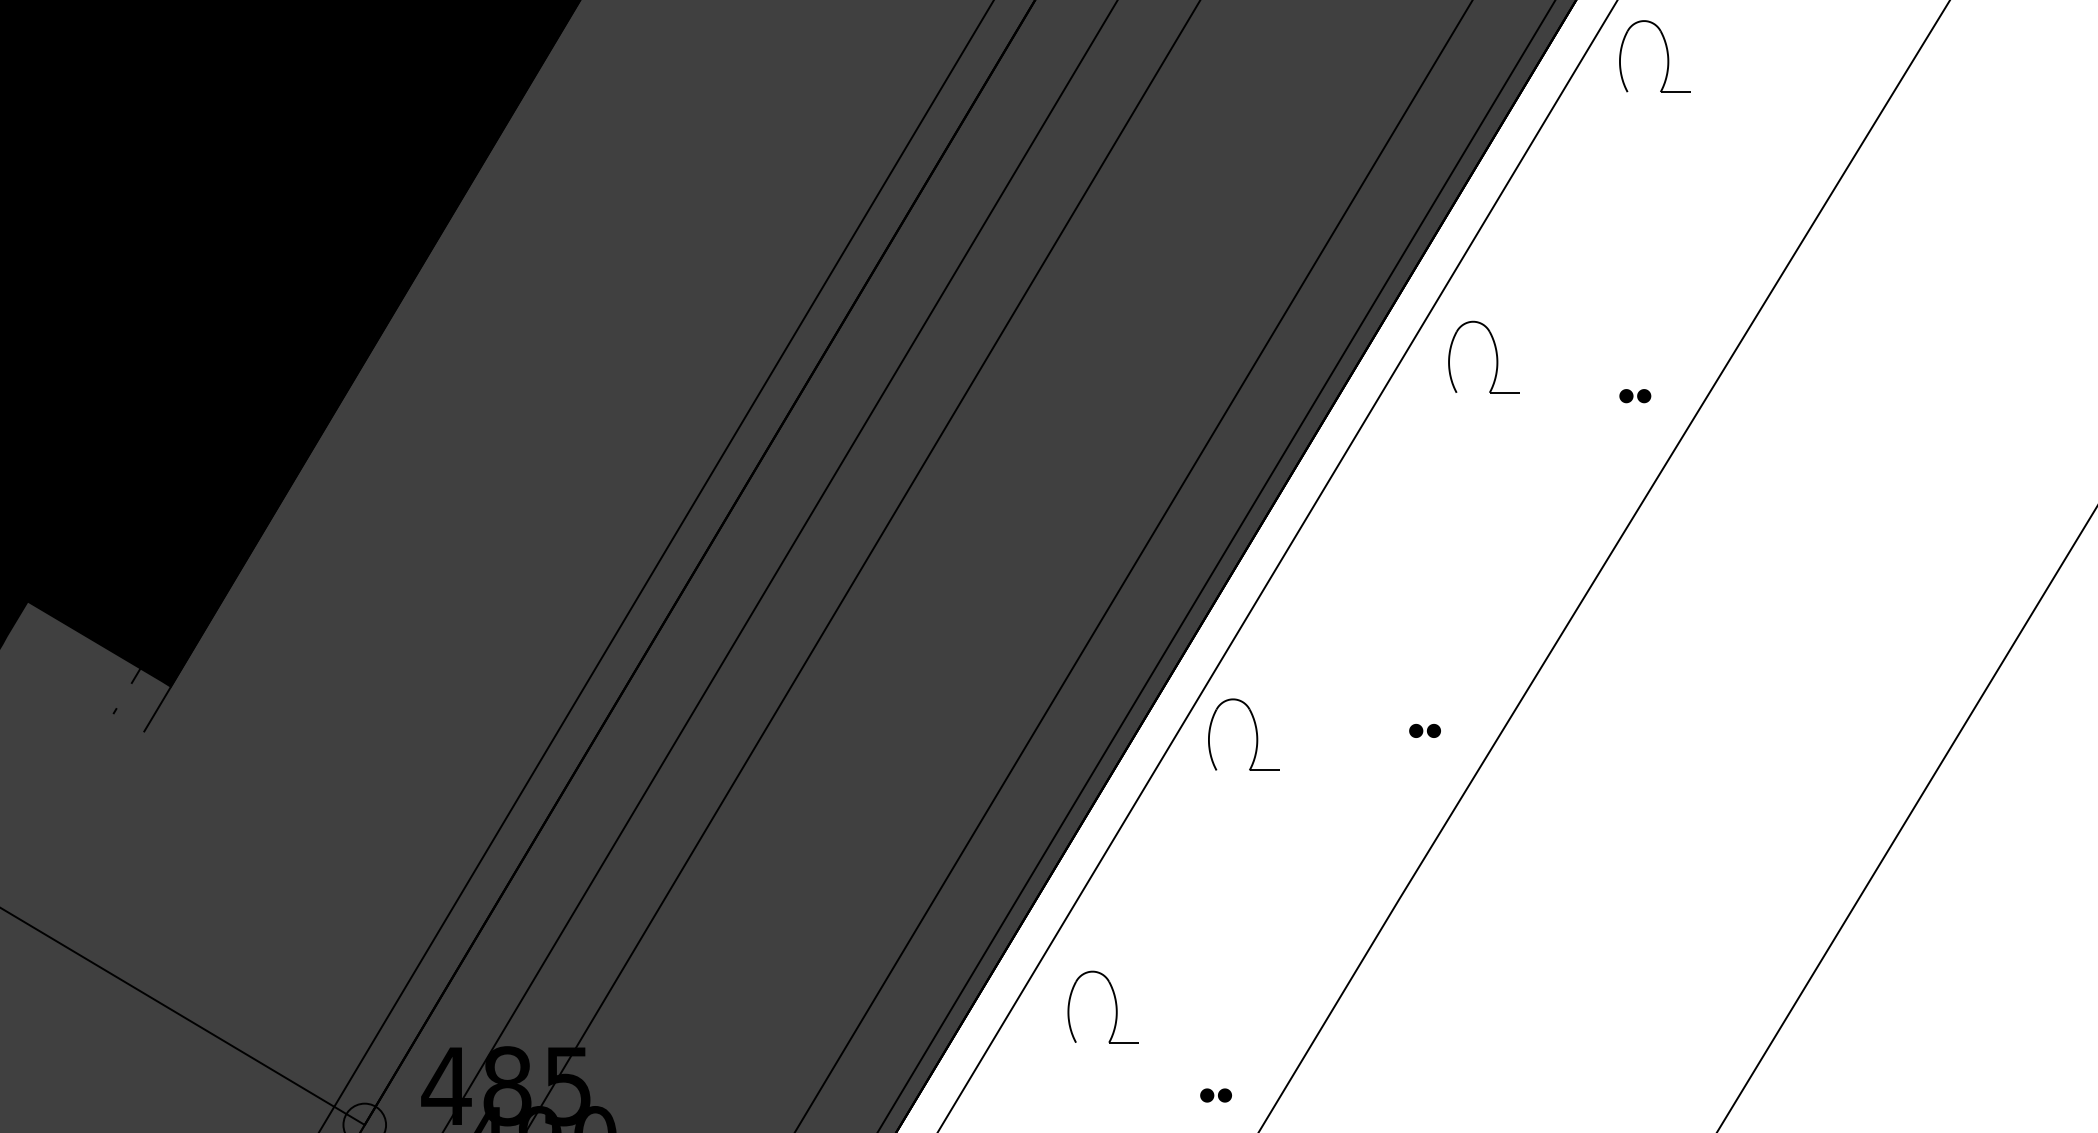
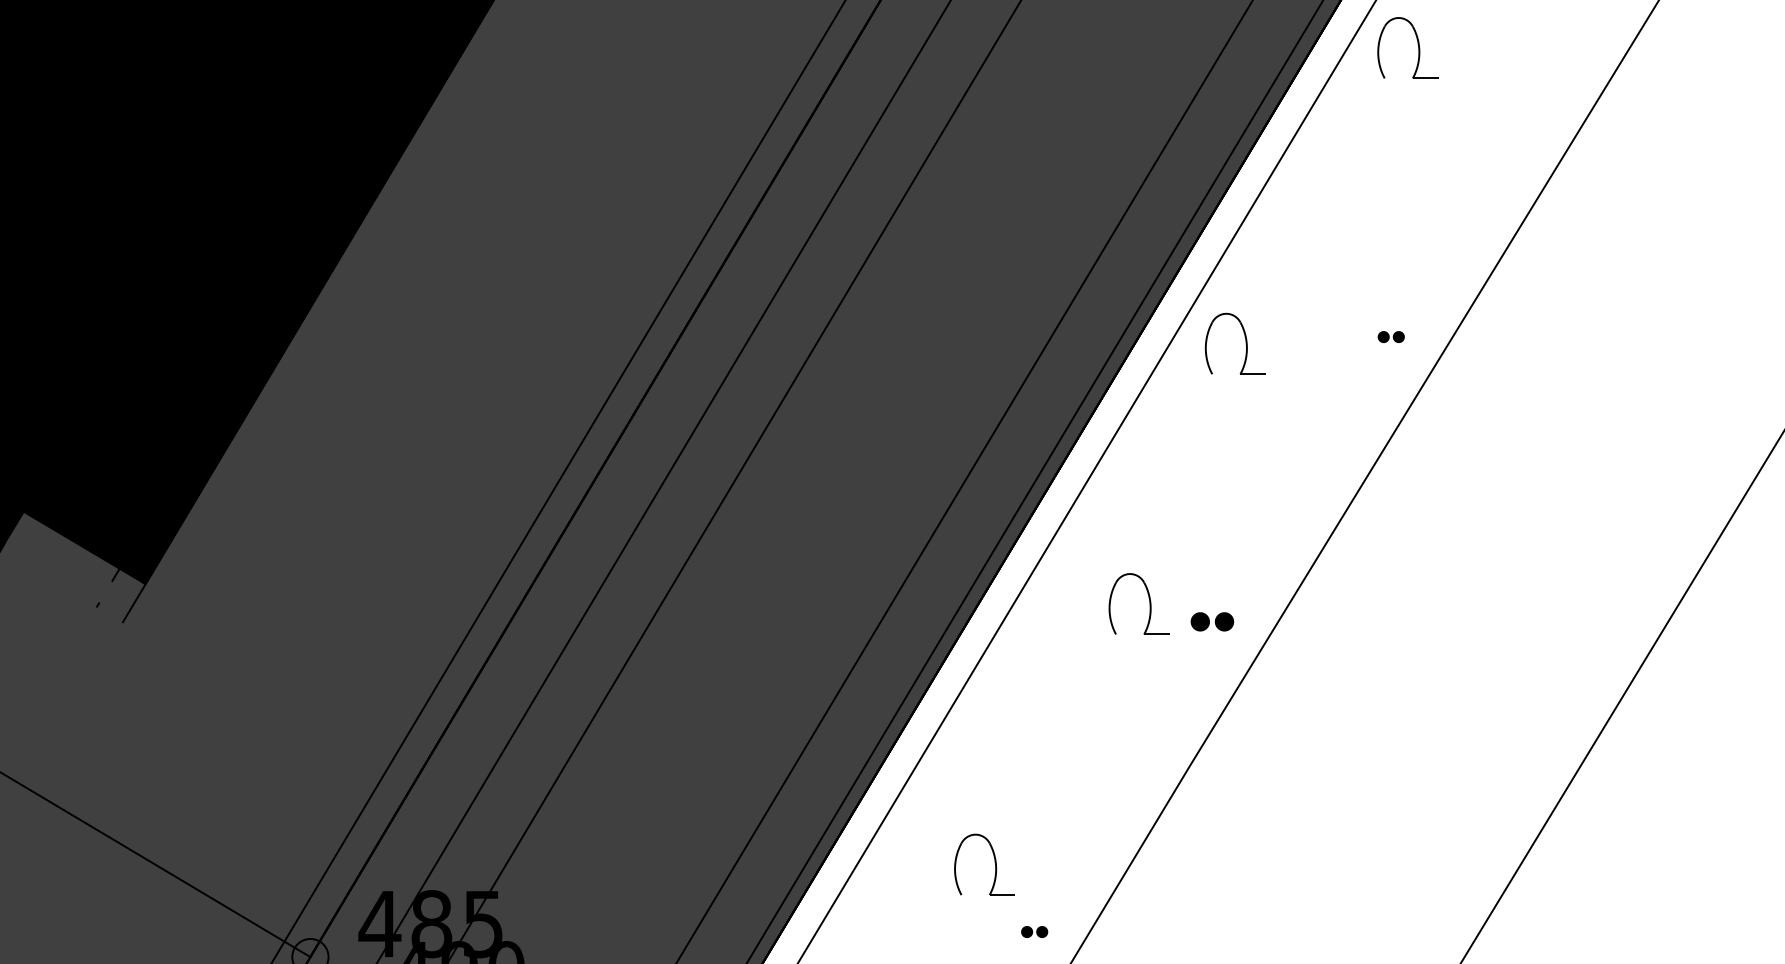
part: (1495, 356) -> (1245, 343), moved
part: (1425, 730) -> (1212, 621), size x1.6
part: (1255, 734) -> (1149, 603), moved
part: (1114, 1004) -> (994, 862), moved

